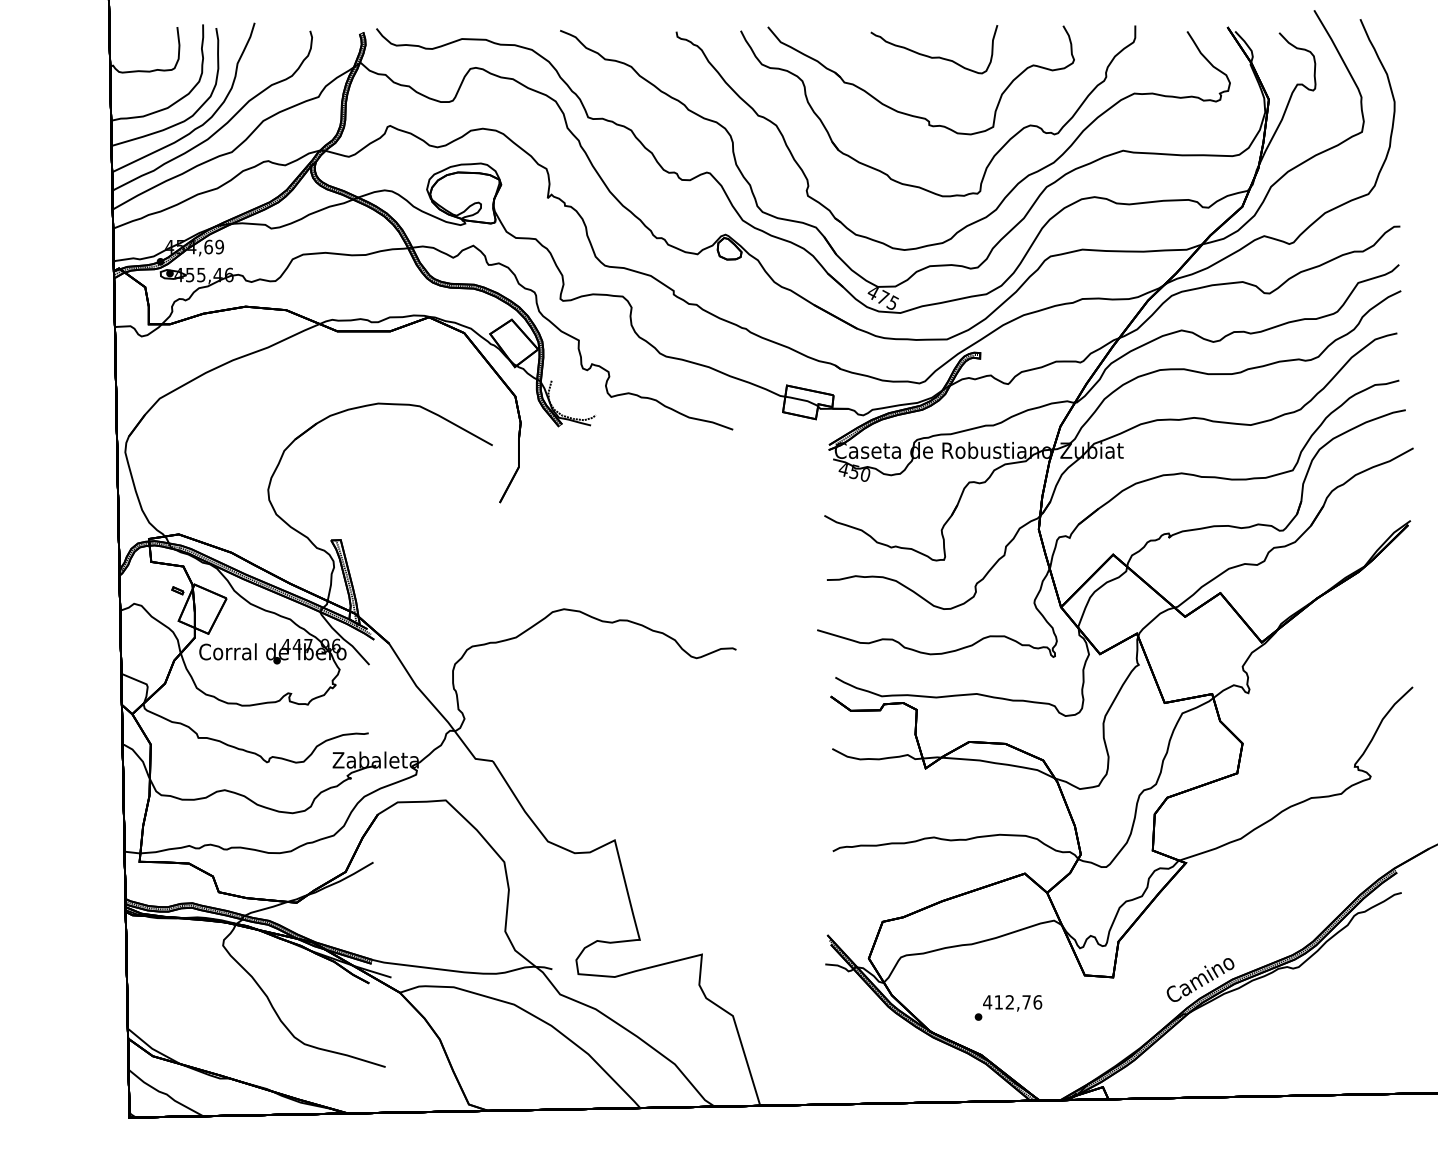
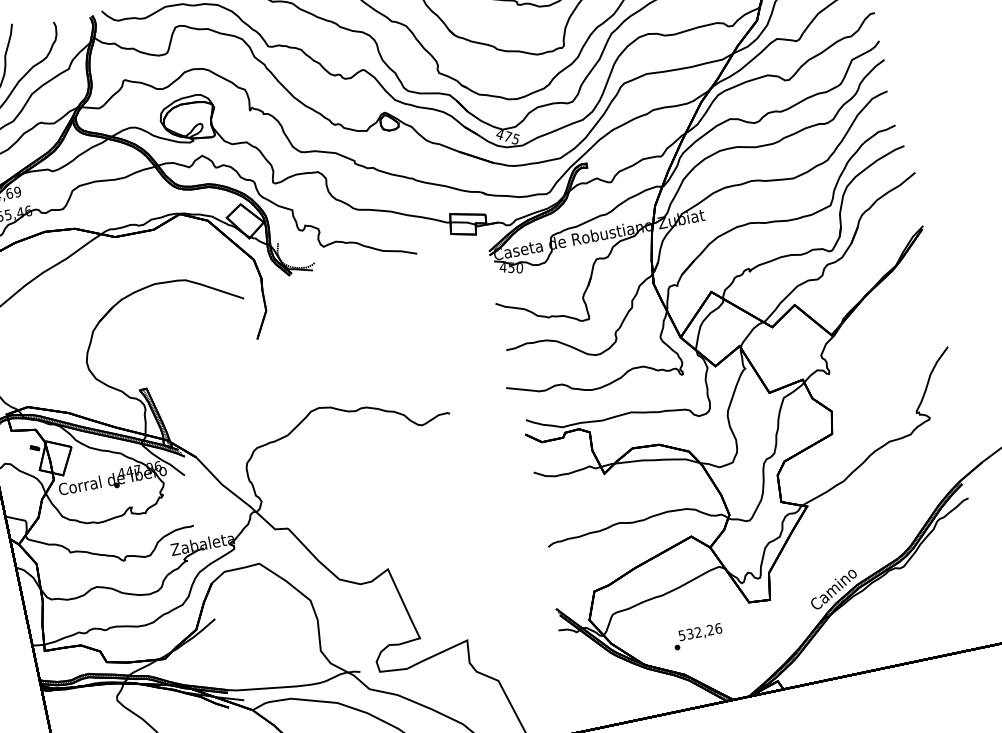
text: (1006, 1002) -> (695, 633), 412,76 -> 532,26

